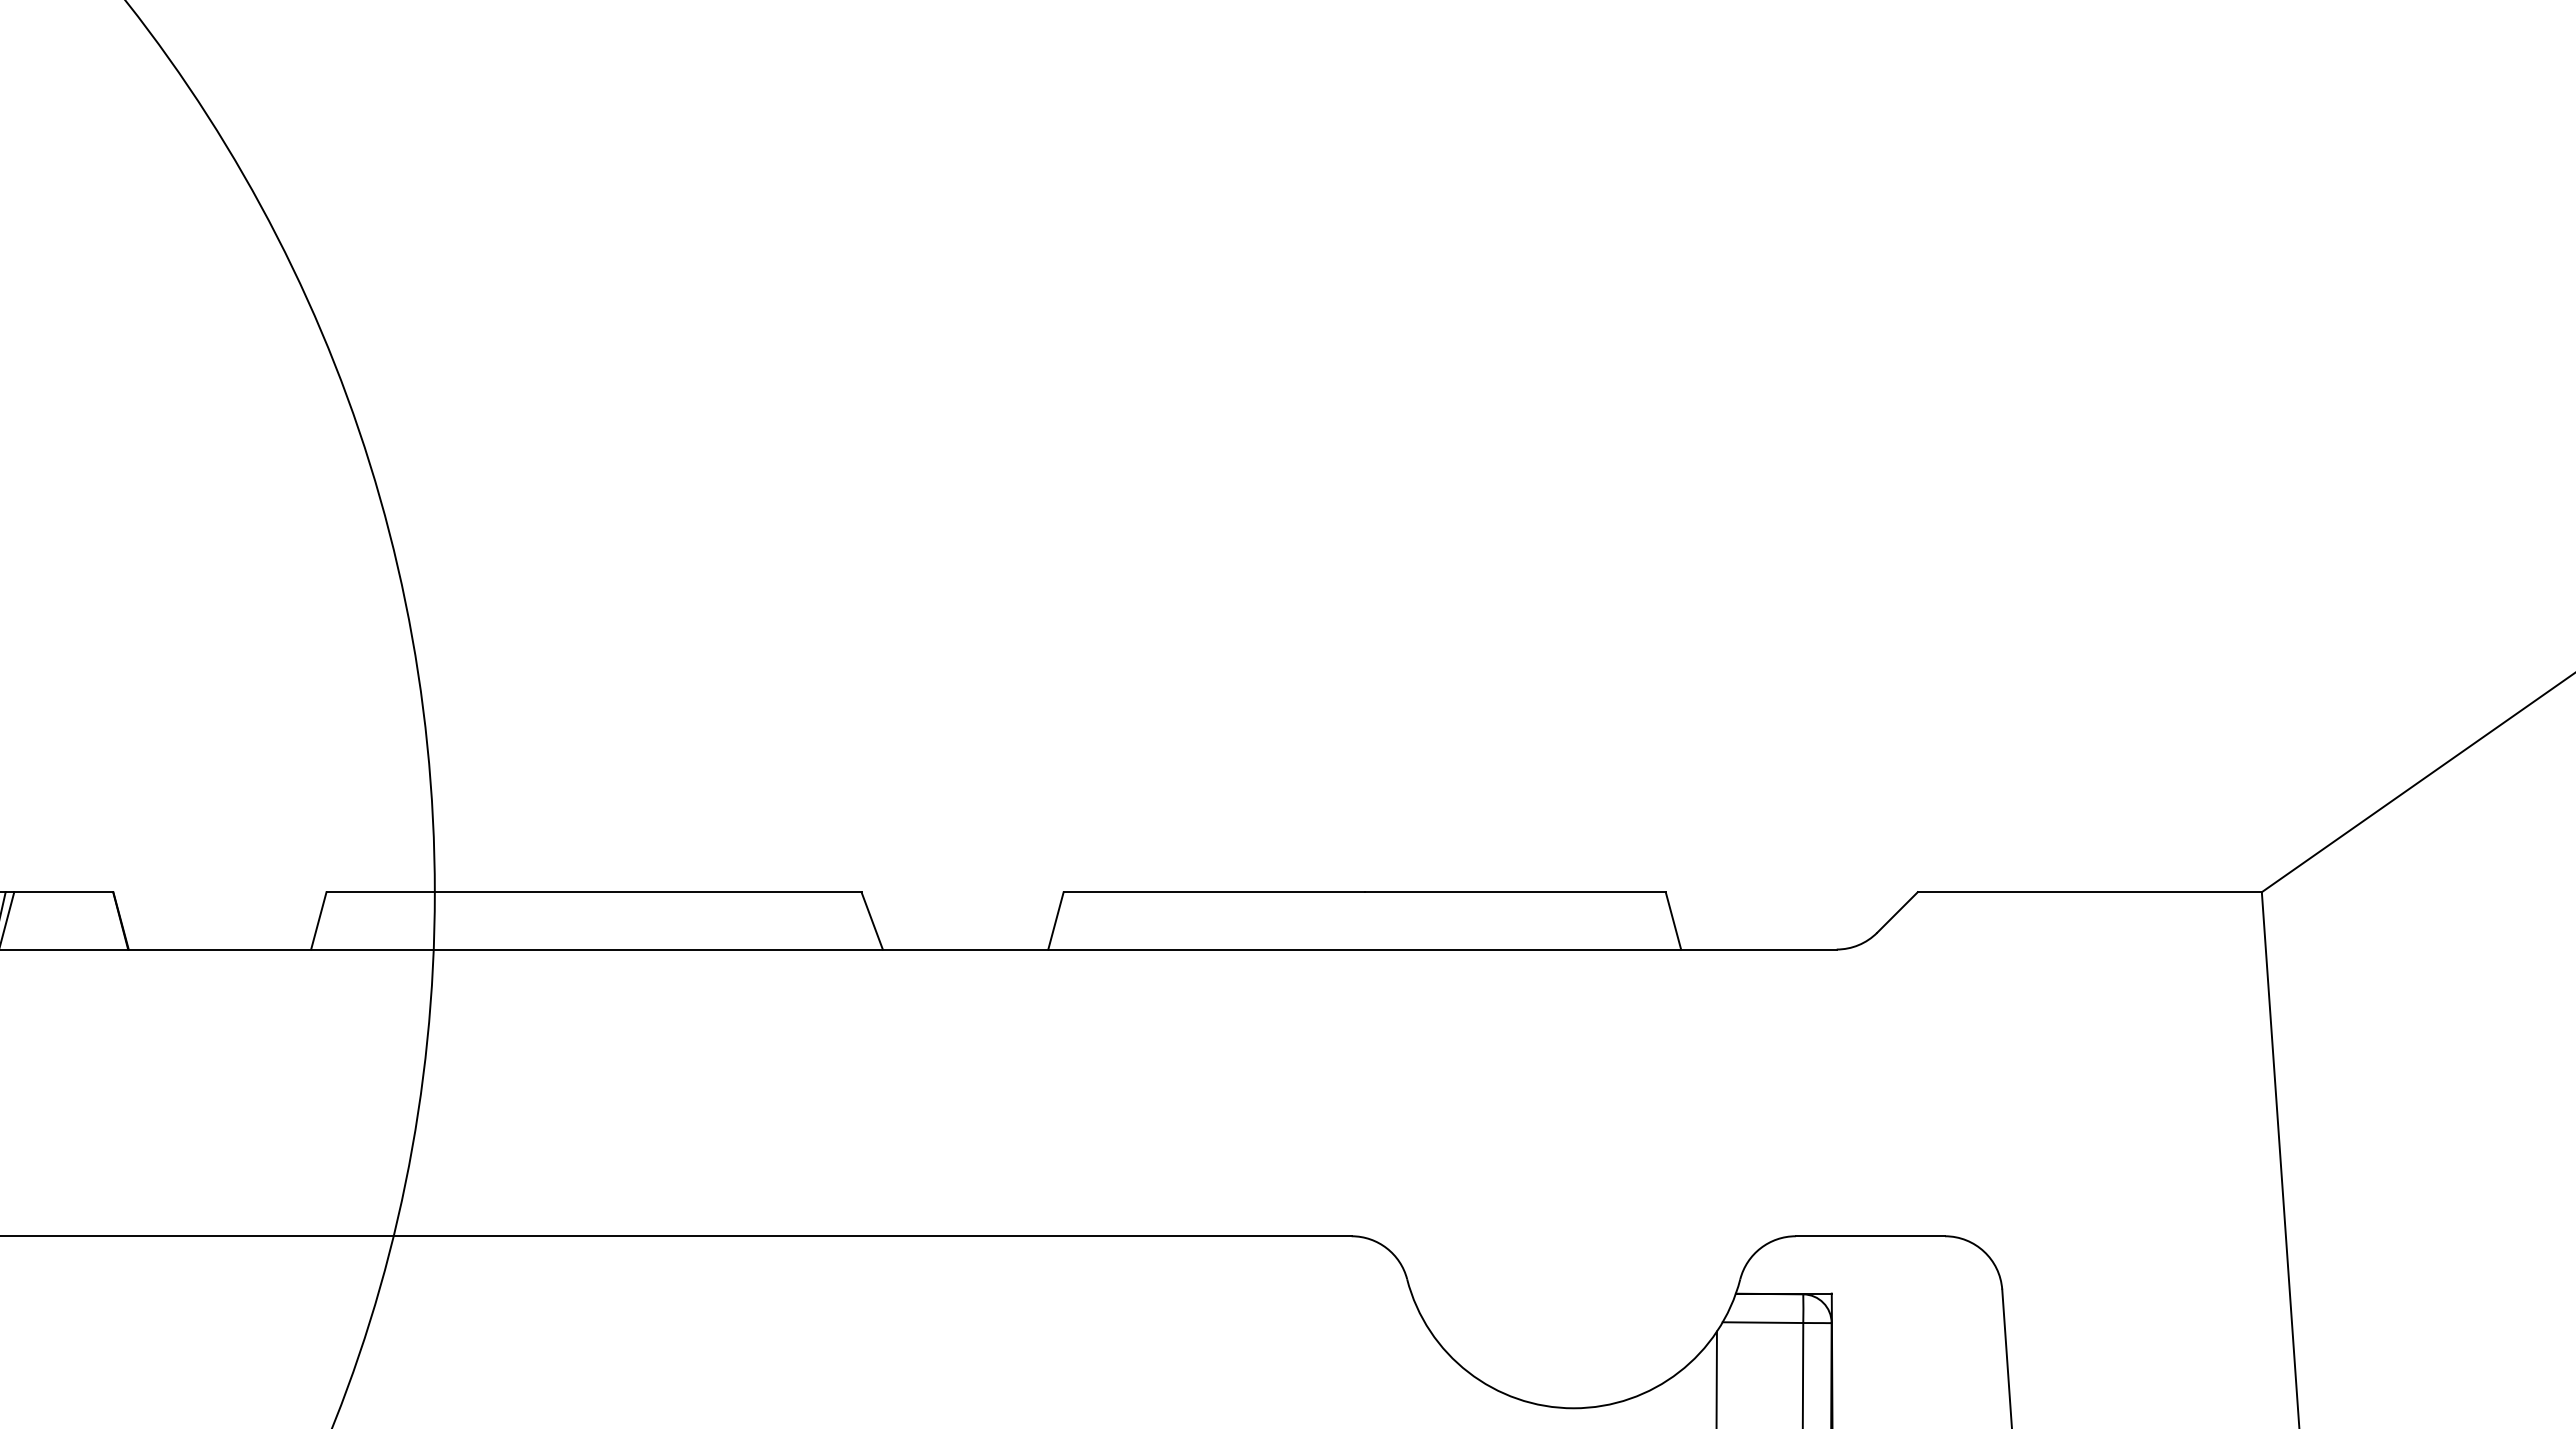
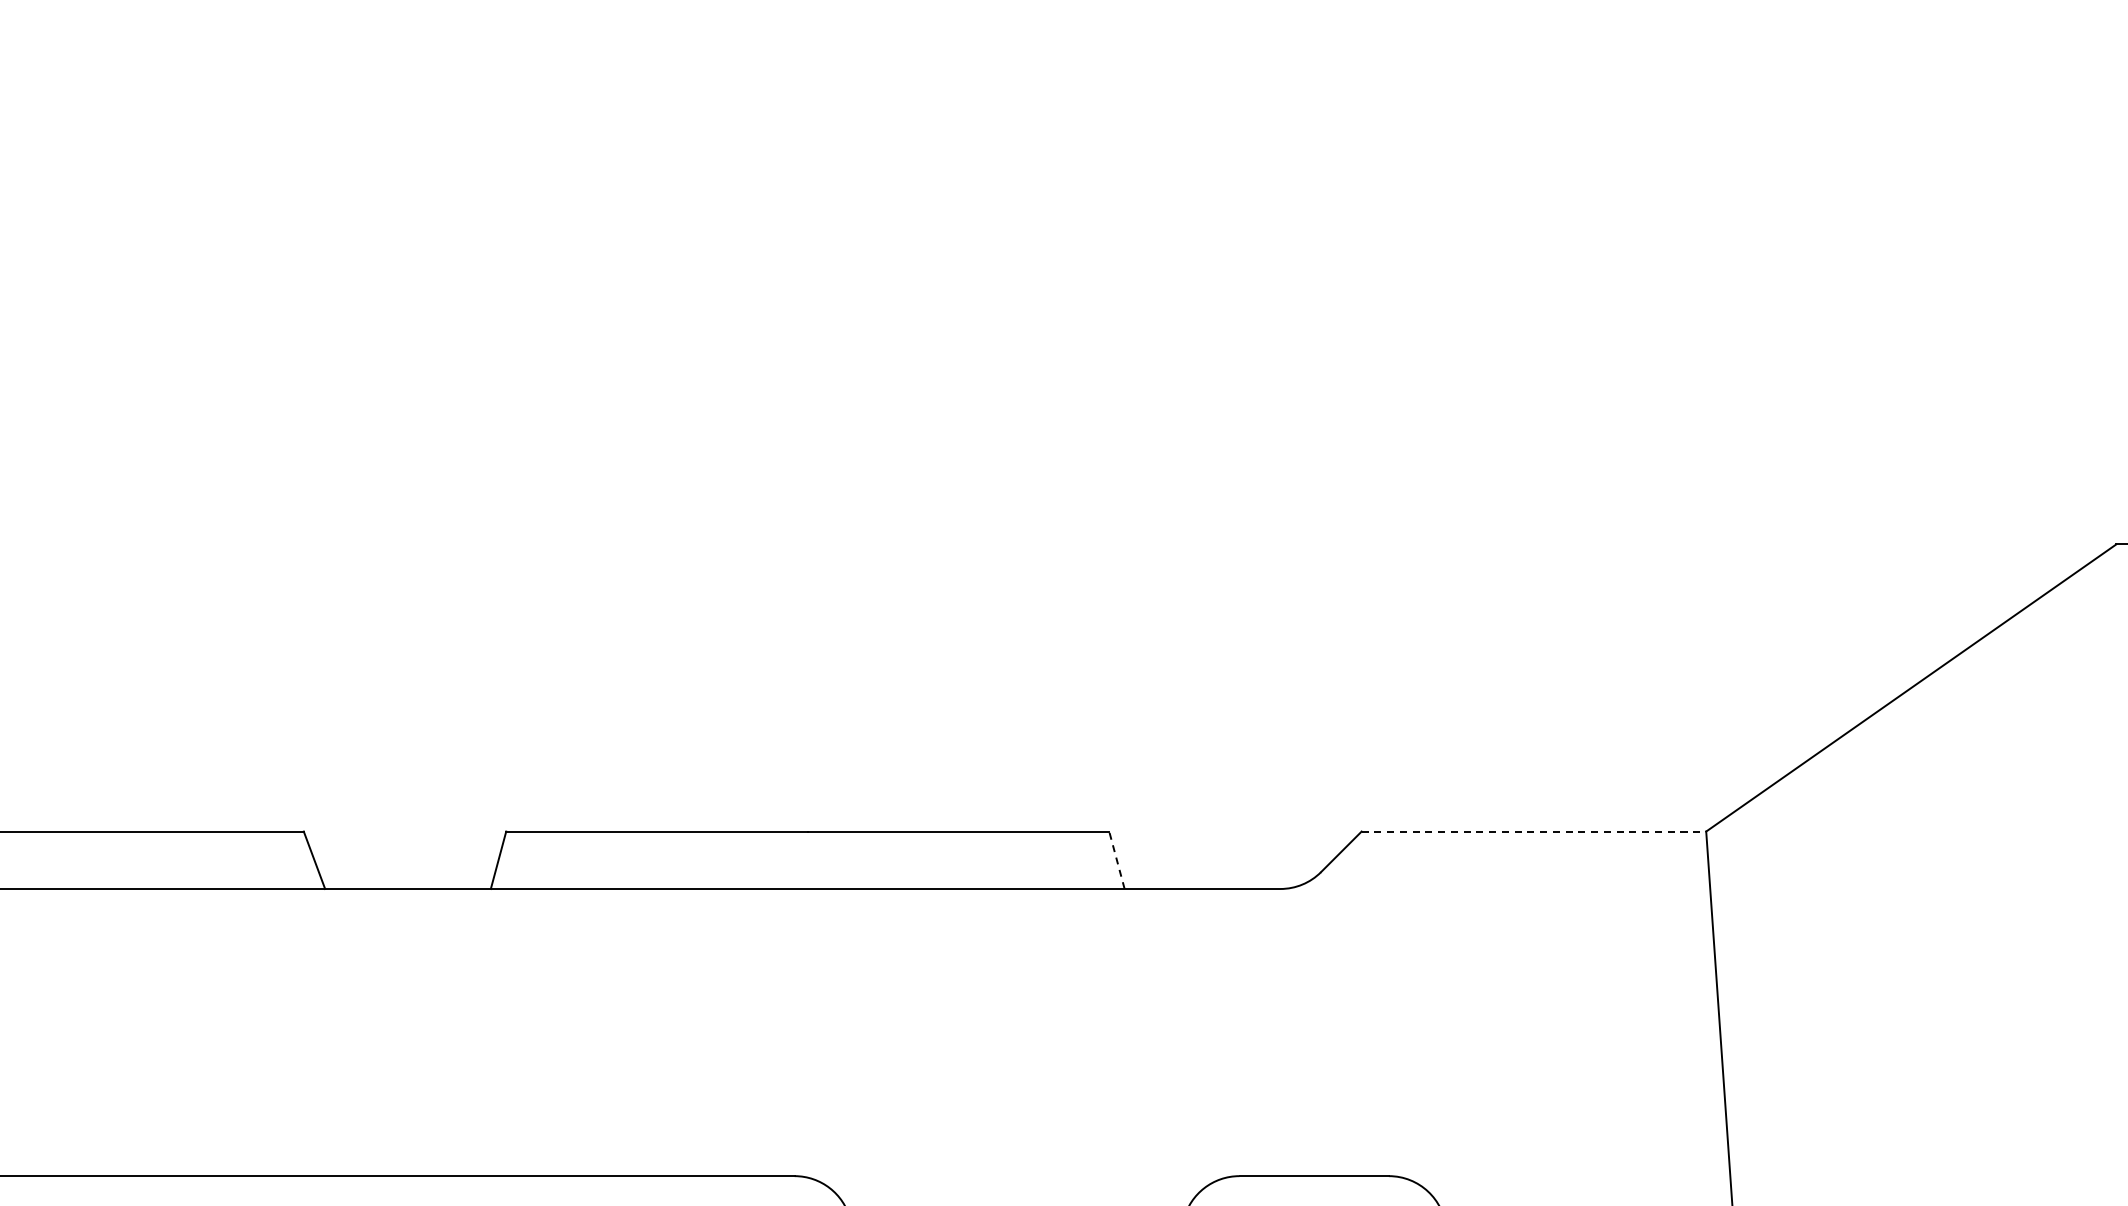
line: (2090, 892) -> (1534, 831), solid -> dashed
line: (1673, 920) -> (1116, 859), solid -> dashed

